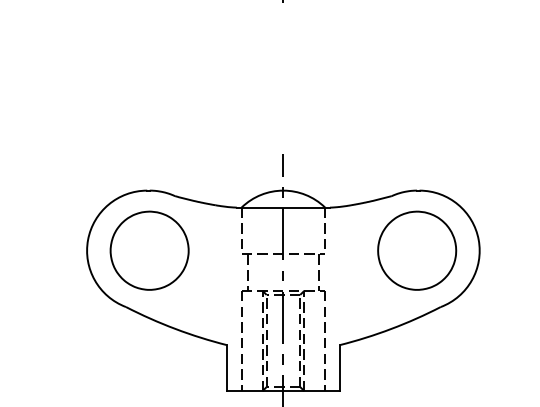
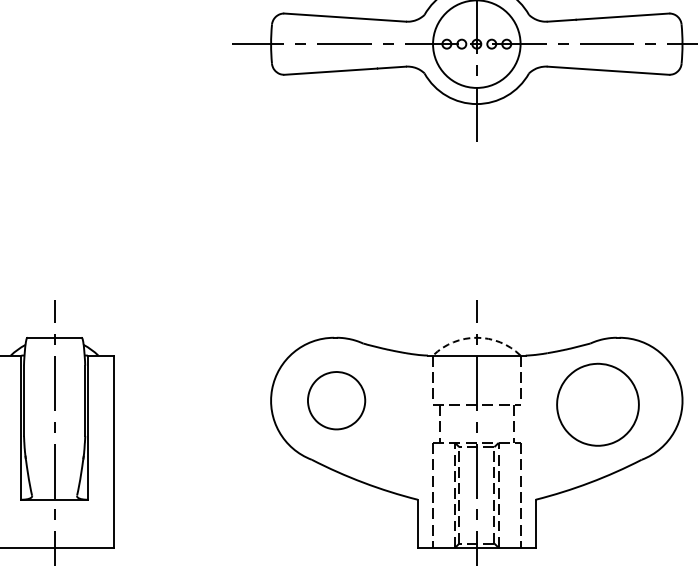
arc: (283, 190) -> (476, 337), solid -> dashed
part: (149, 250) -> (336, 400), size x0.7
part: (416, 250) -> (597, 404), moved

